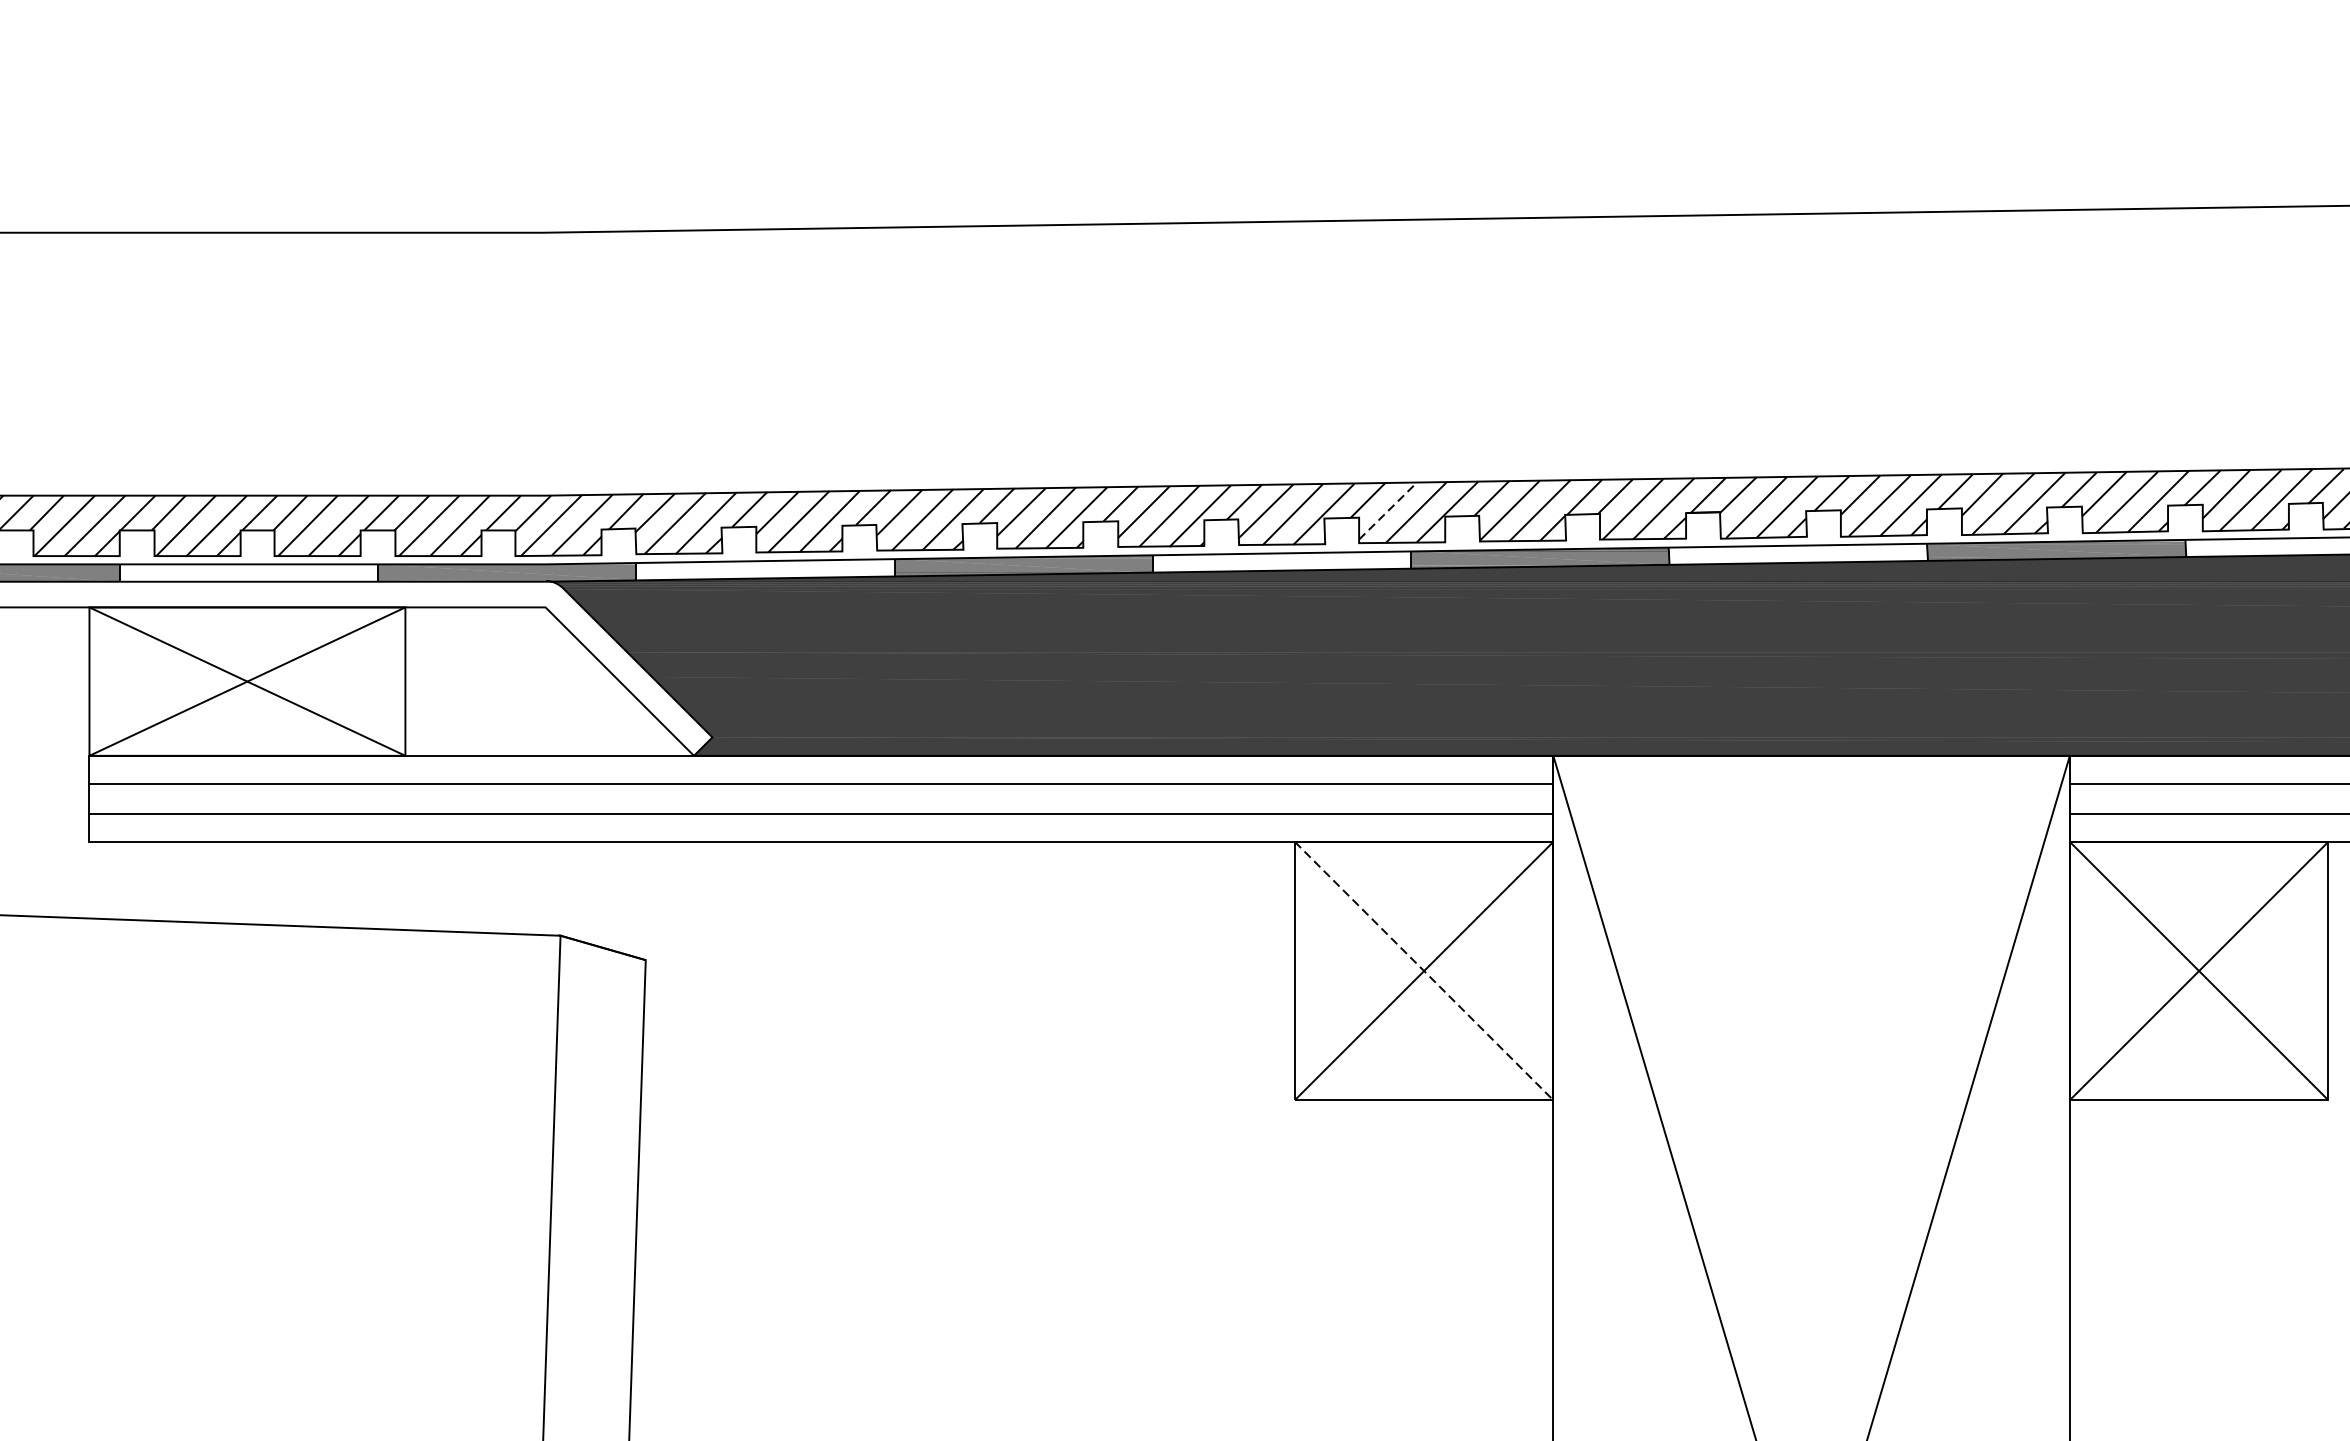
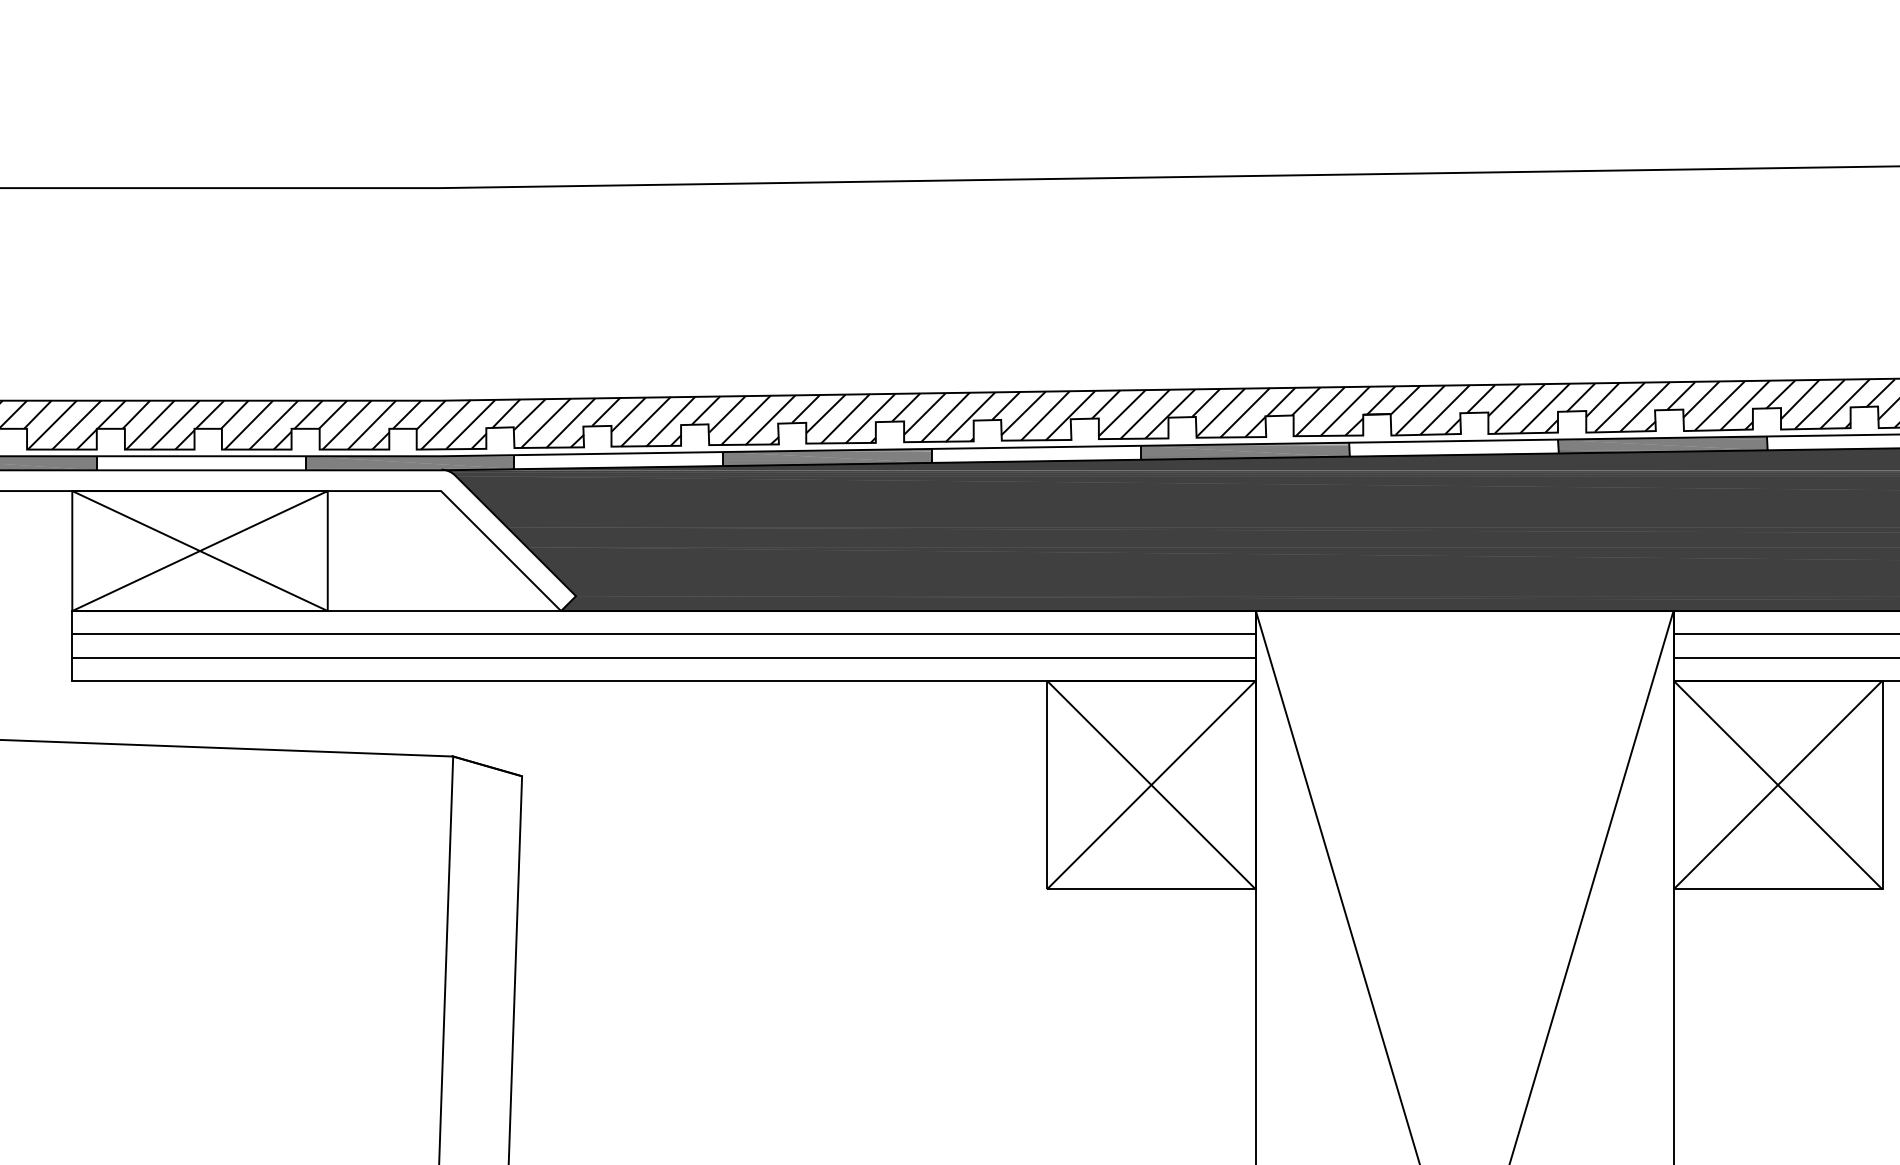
line: (1388, 511) -> (1122, 413), dashed -> solid
line: (1424, 971) -> (1151, 785), dashed -> solid

